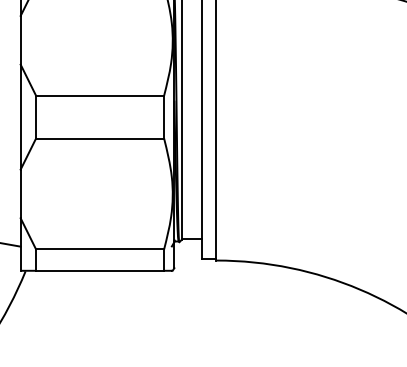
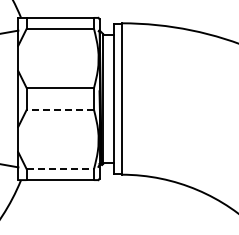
line: (100, 138) -> (60, 110), solid -> dashed
line: (100, 248) -> (60, 168), solid -> dashed

